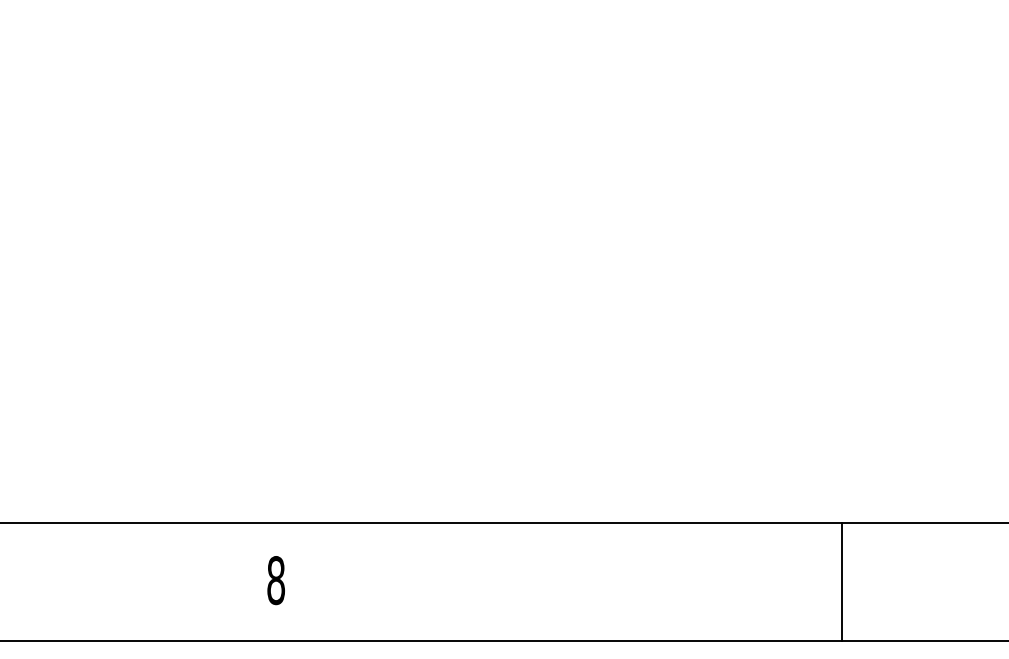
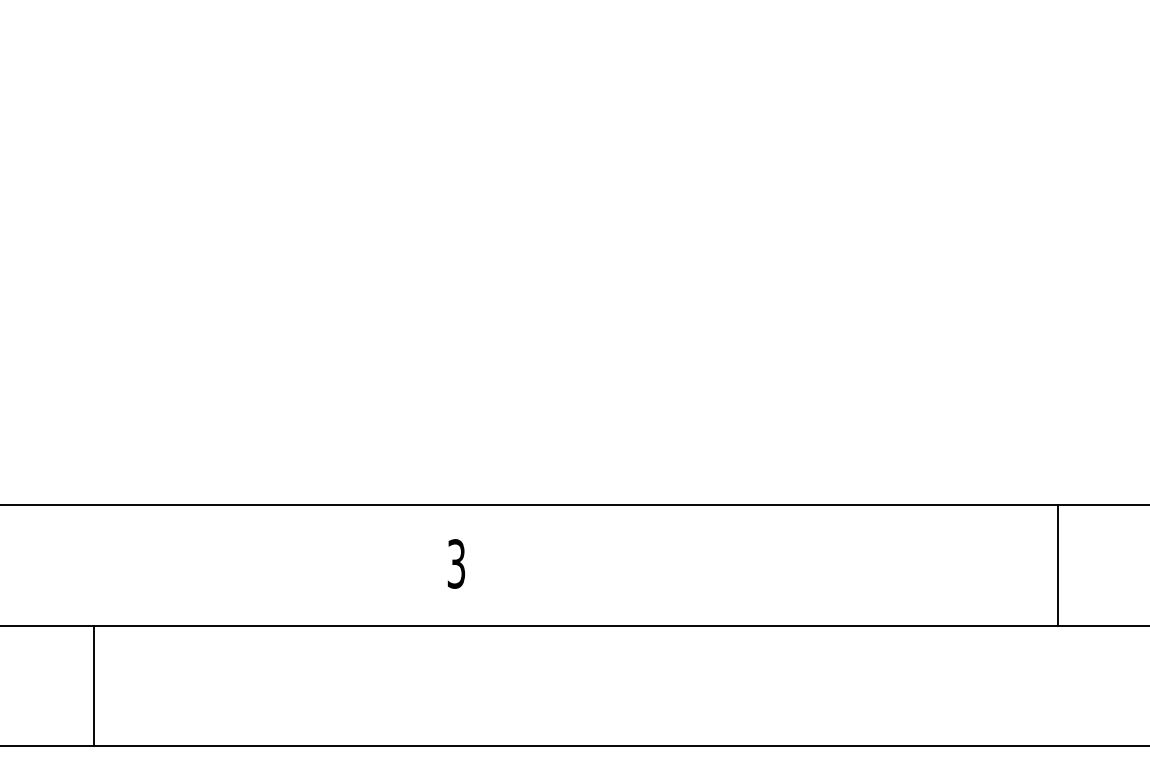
text: (276, 580) -> (456, 563), 8 -> 3
line: (842, 582) -> (1057, 565), moved

